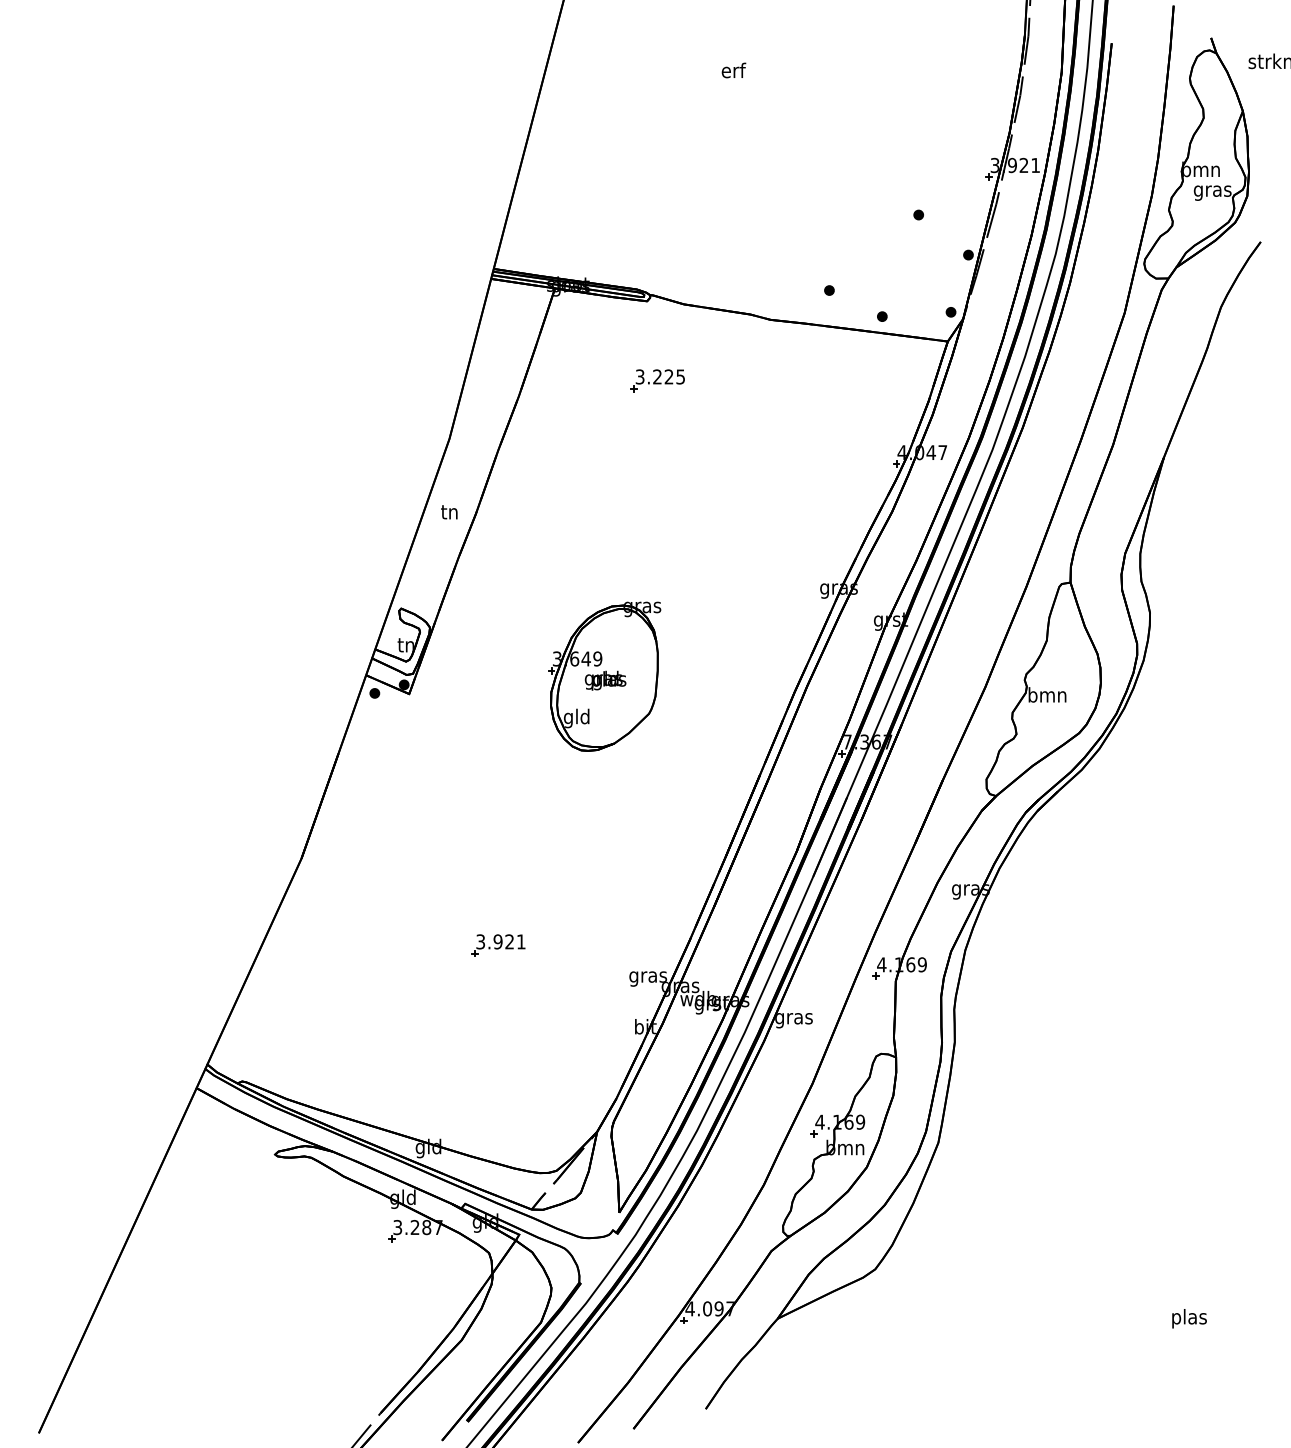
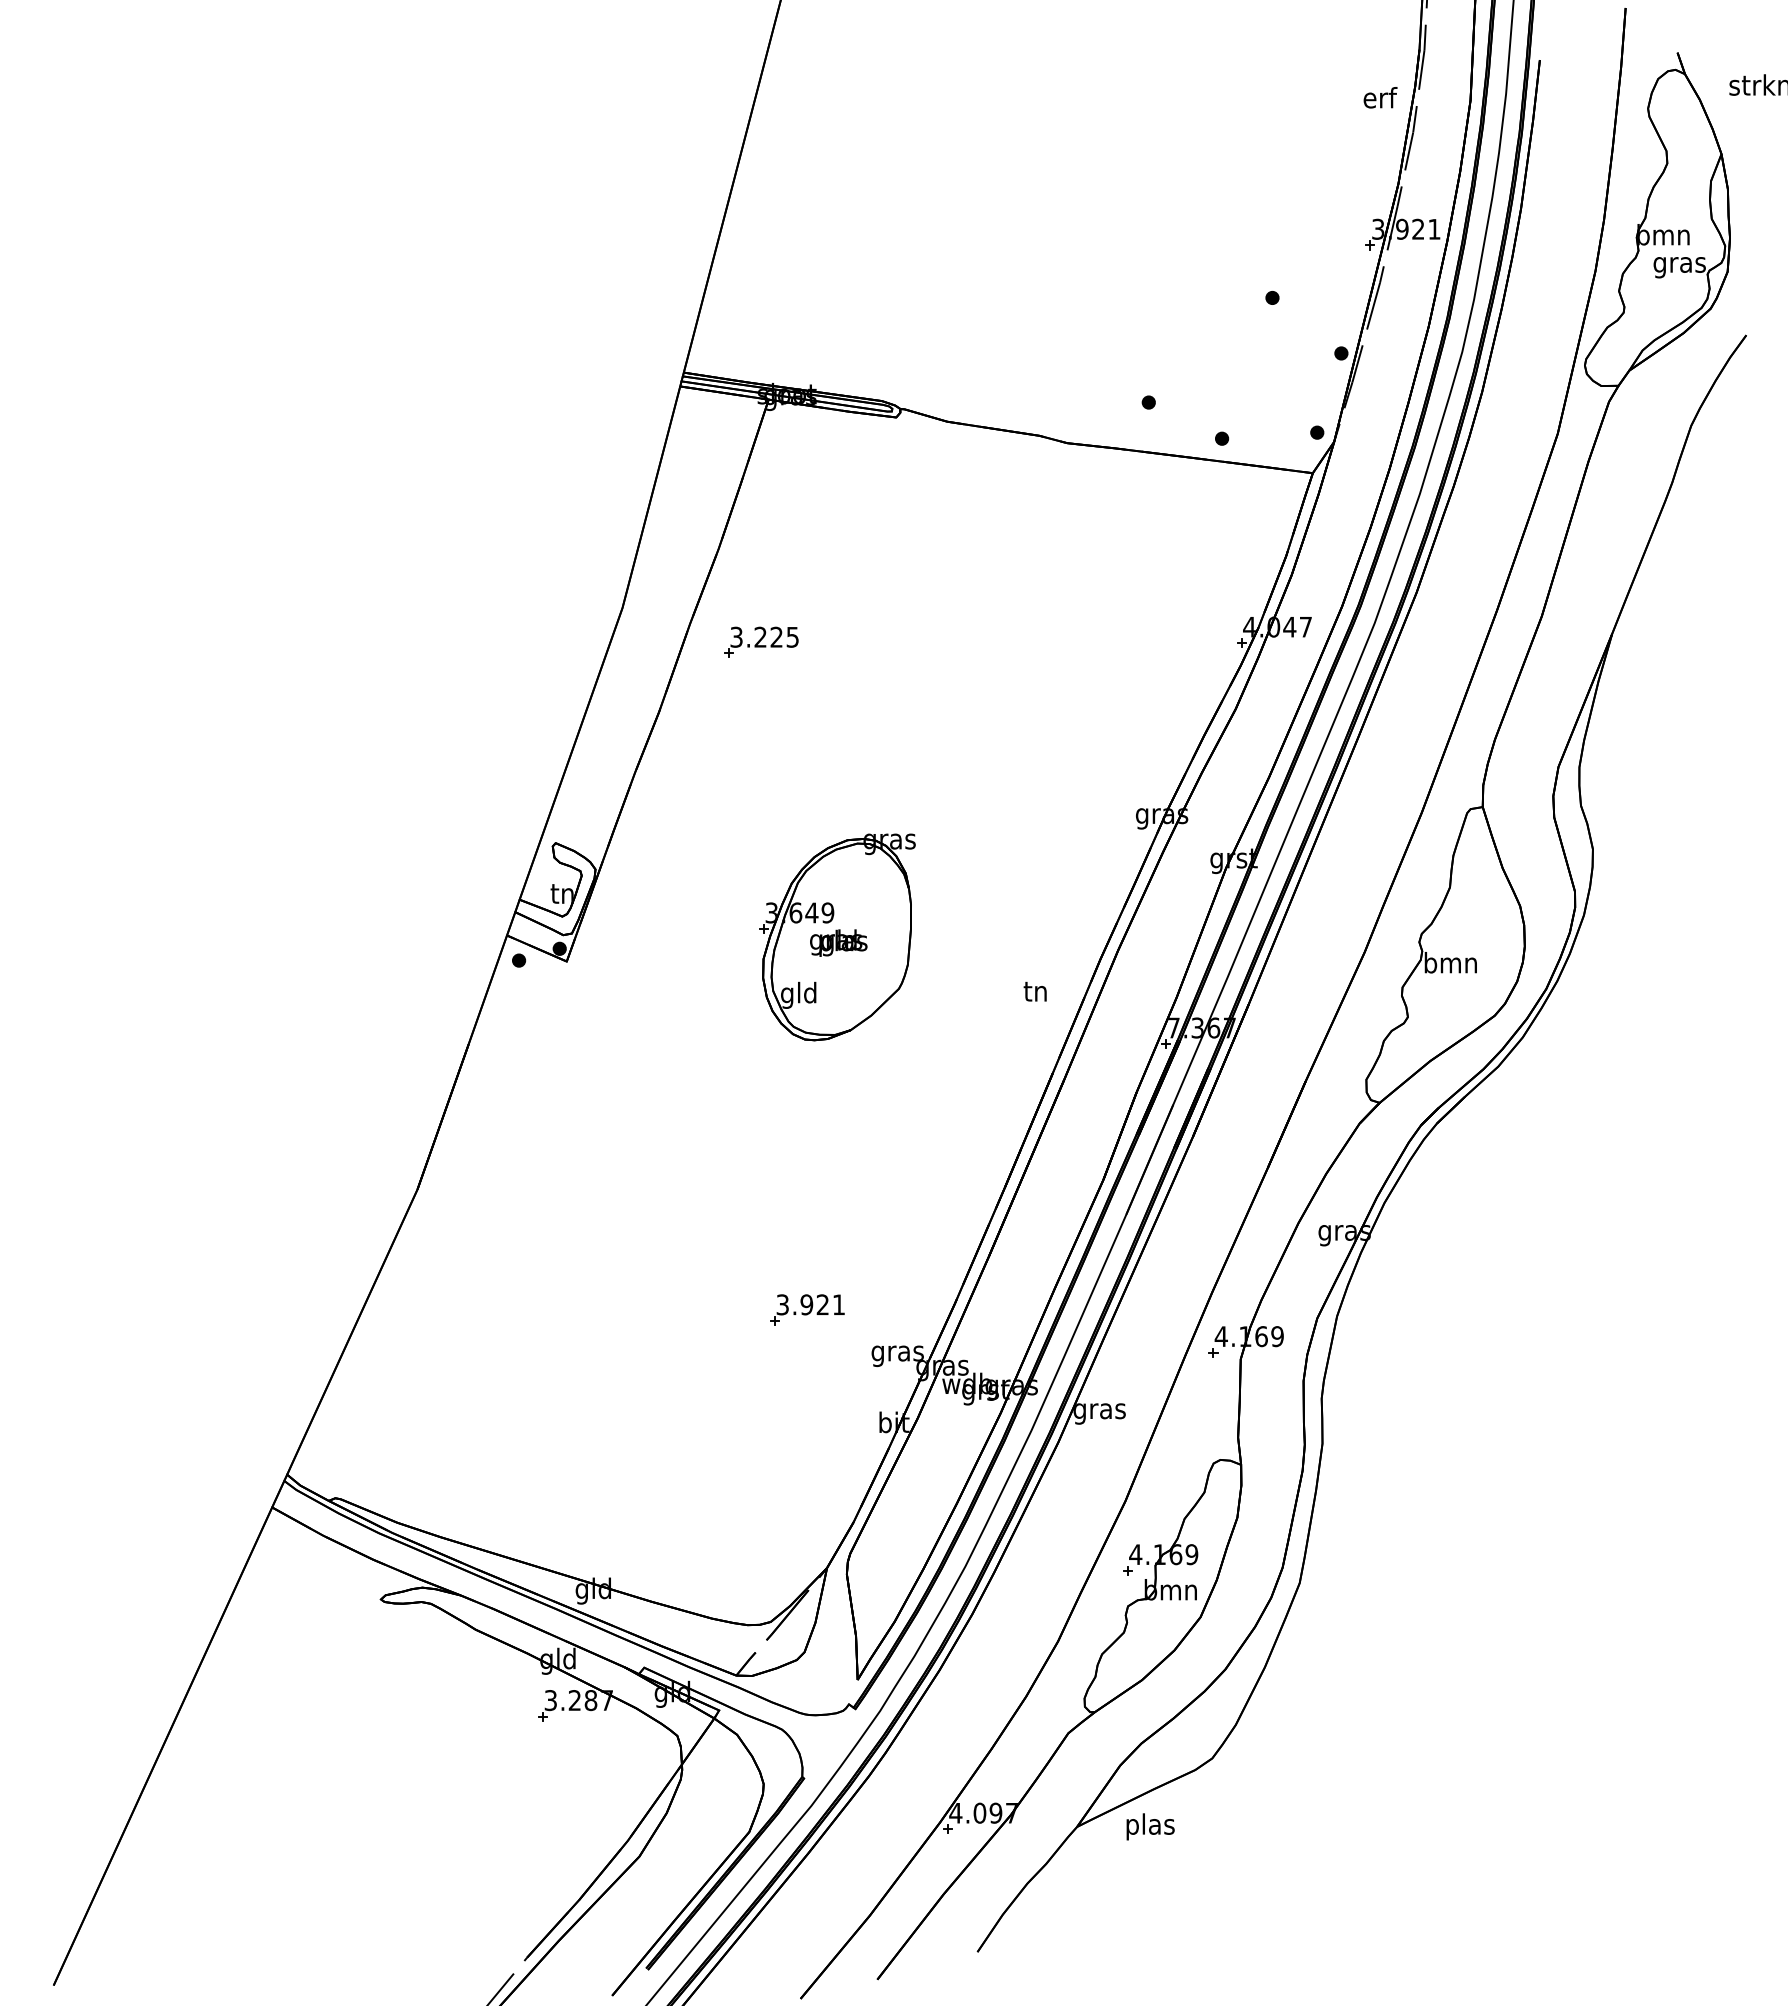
text: (733, 70) -> (1380, 97), moved
part: (658, 380) -> (761, 641), moved
text: (448, 512) -> (1034, 991), moved
part: (498, 945) -> (807, 1309), moved
text: (1189, 1318) -> (1150, 1826), moved

